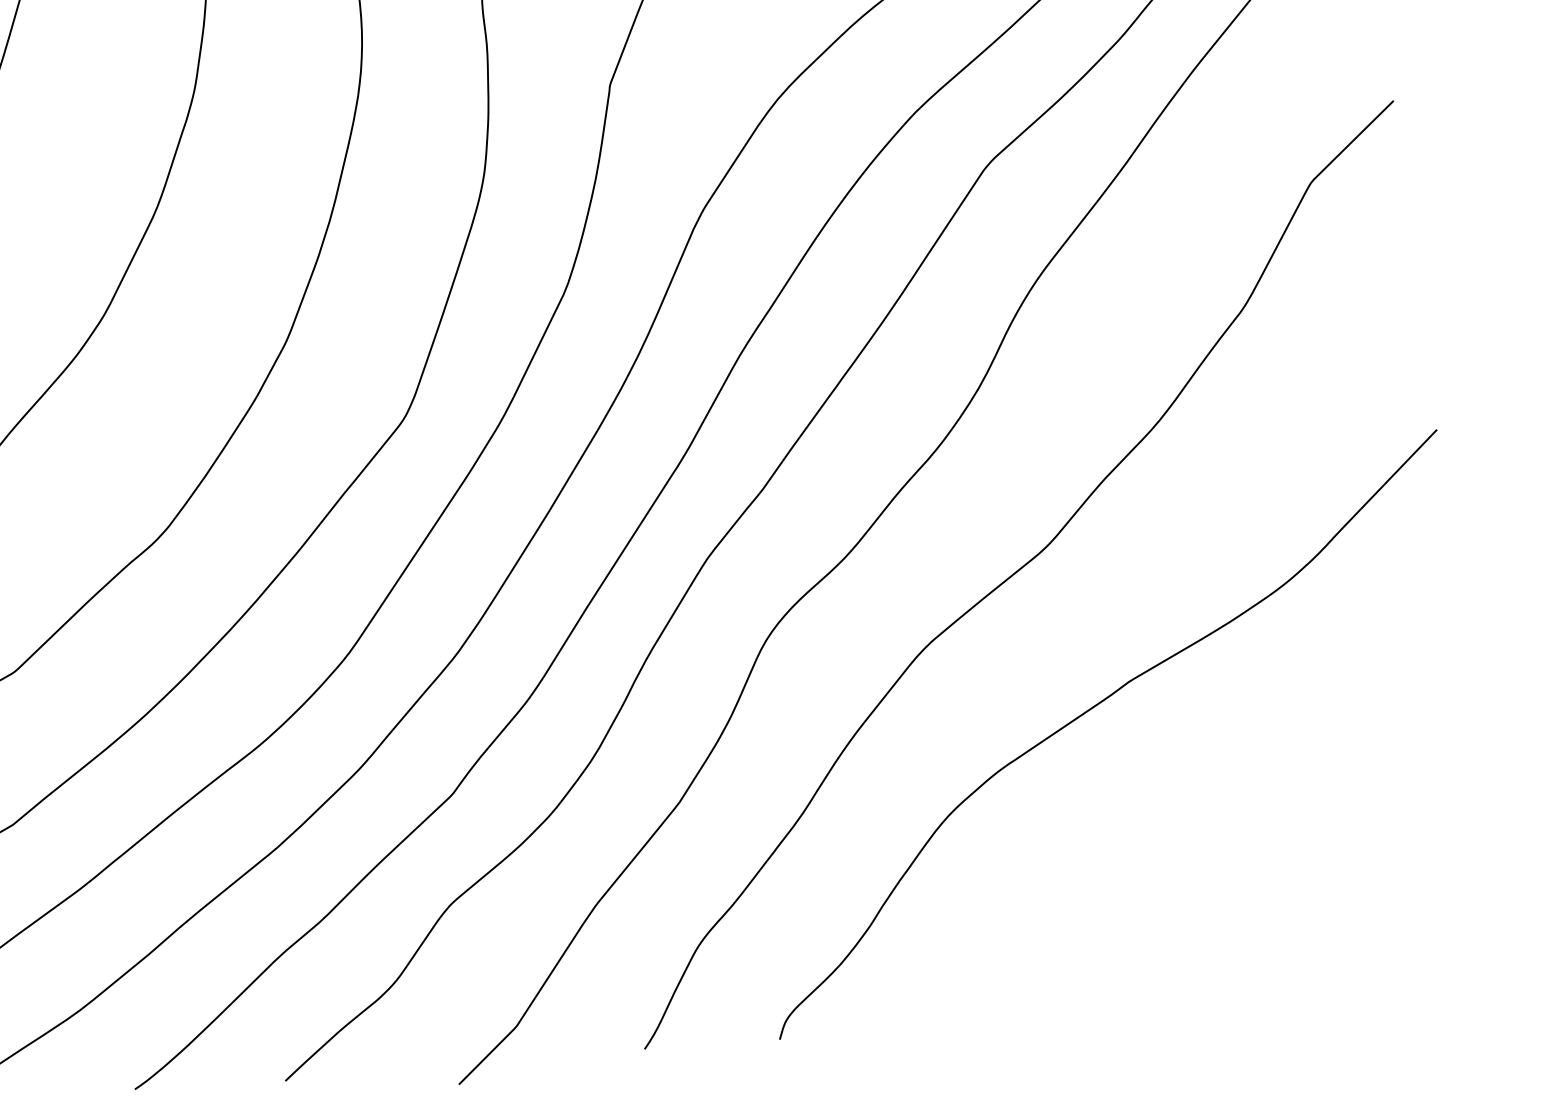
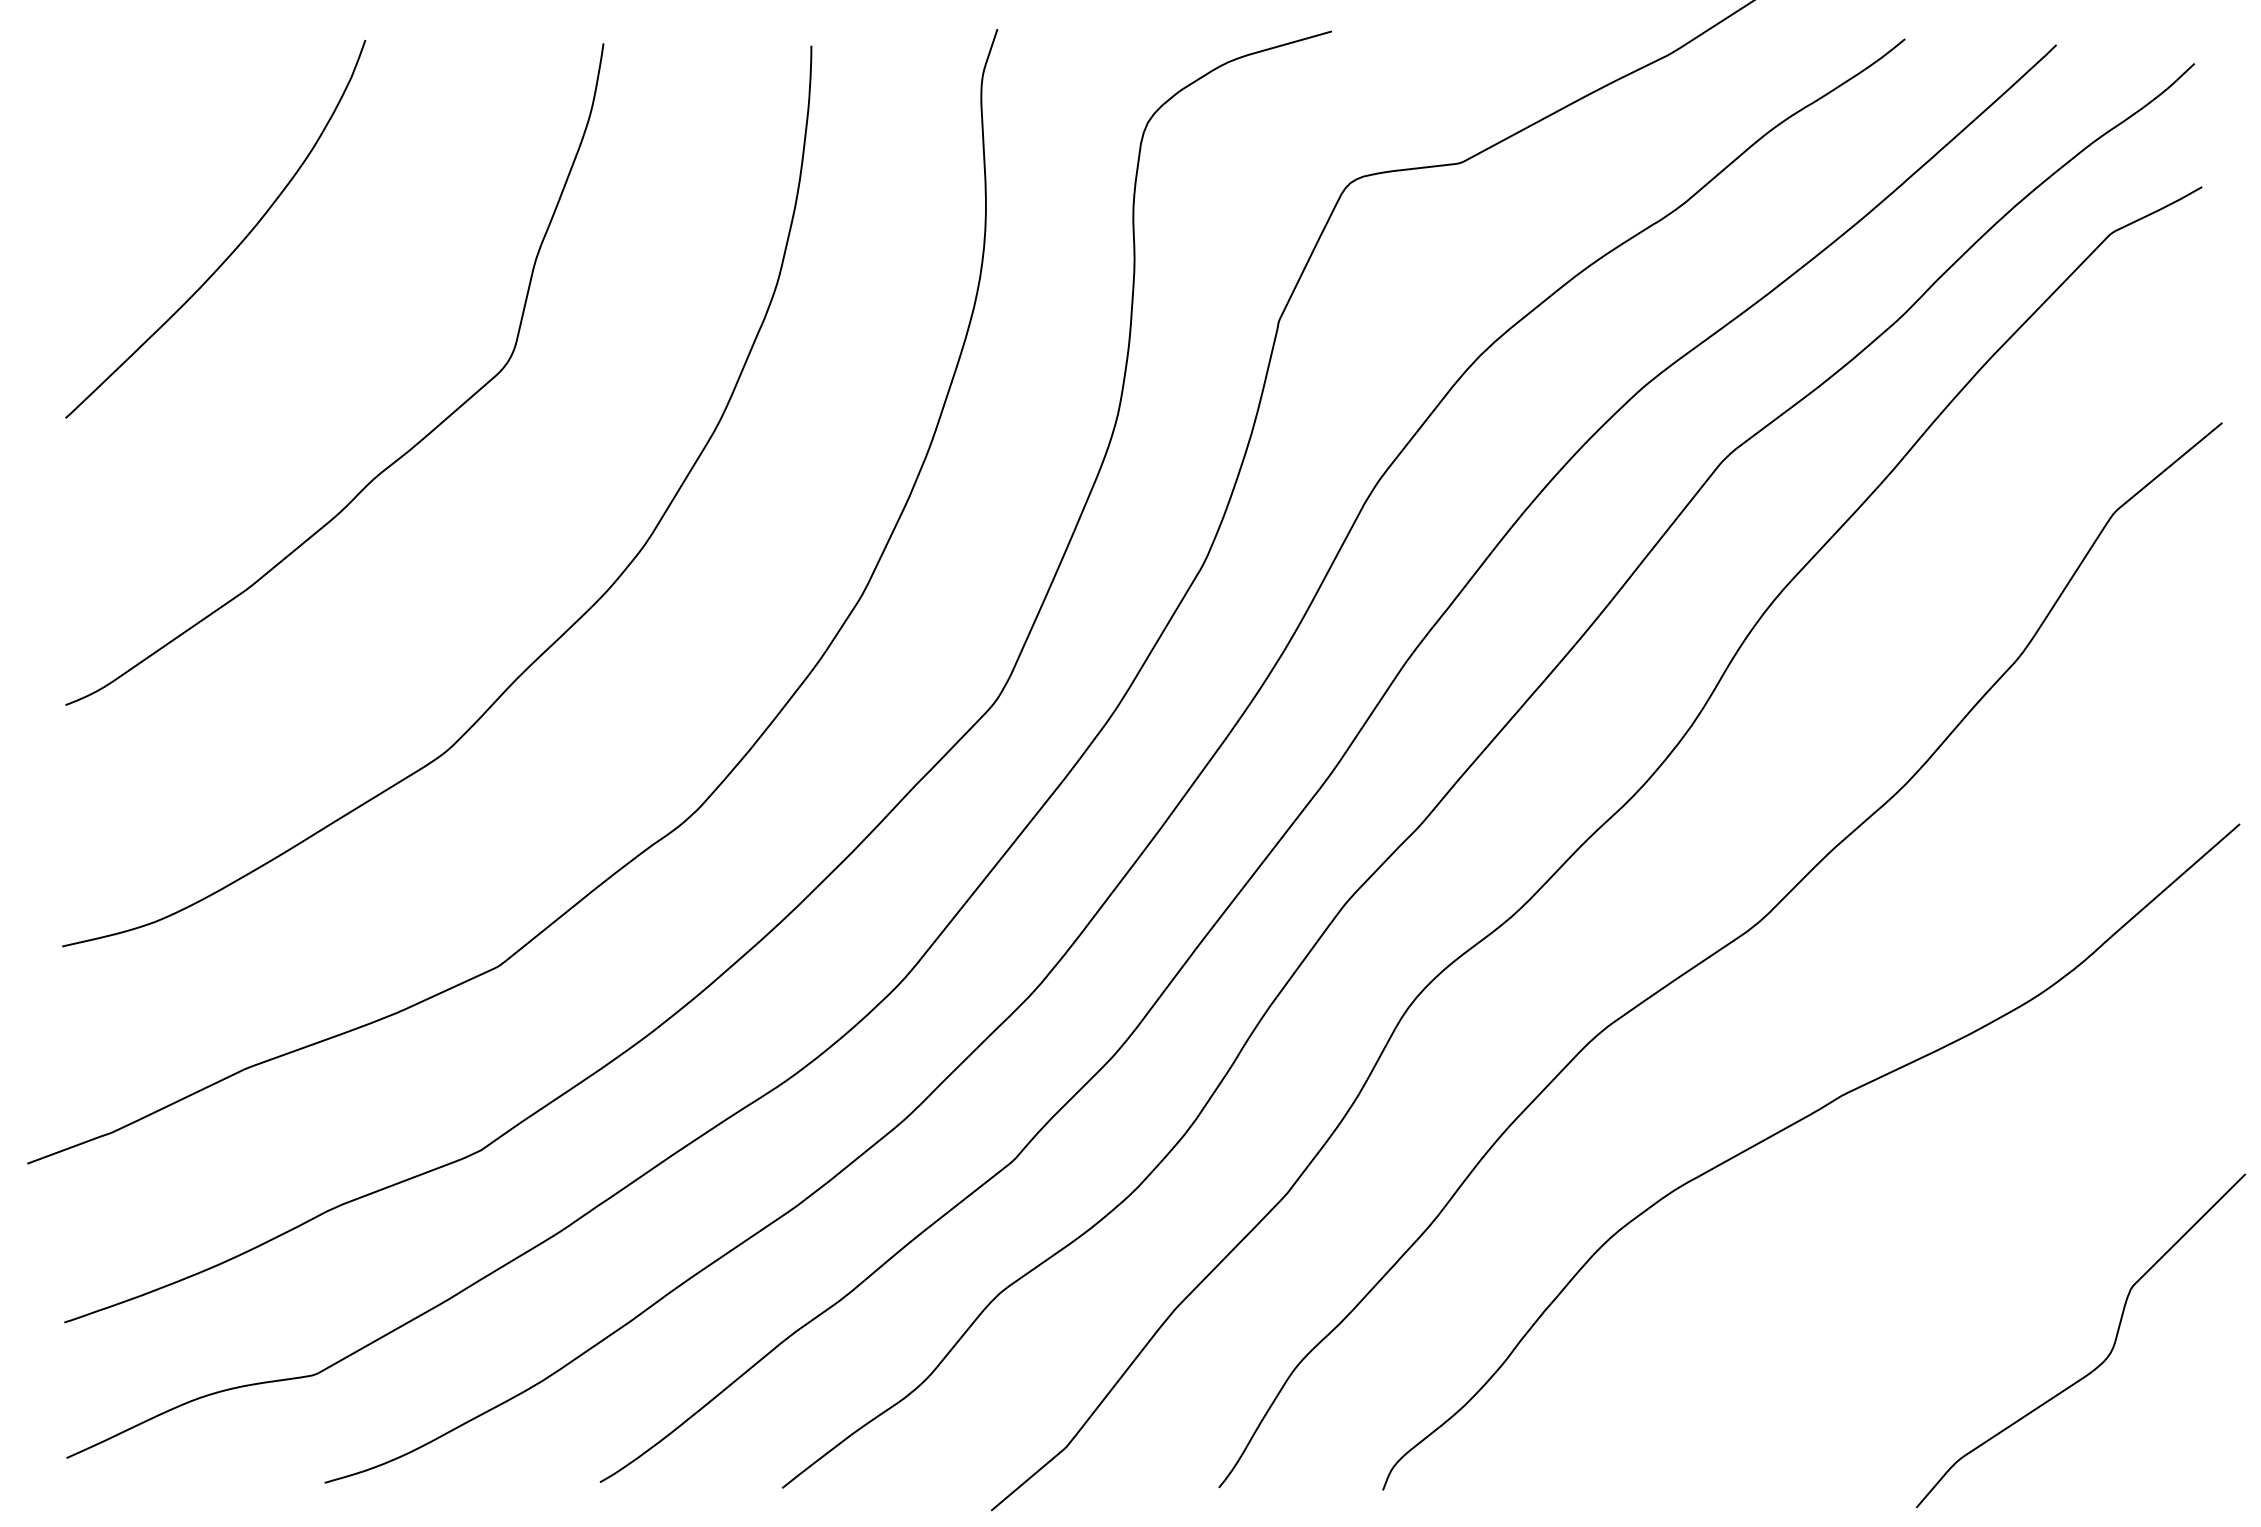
curve: (1362, 881) -> (2102, 1361), added

